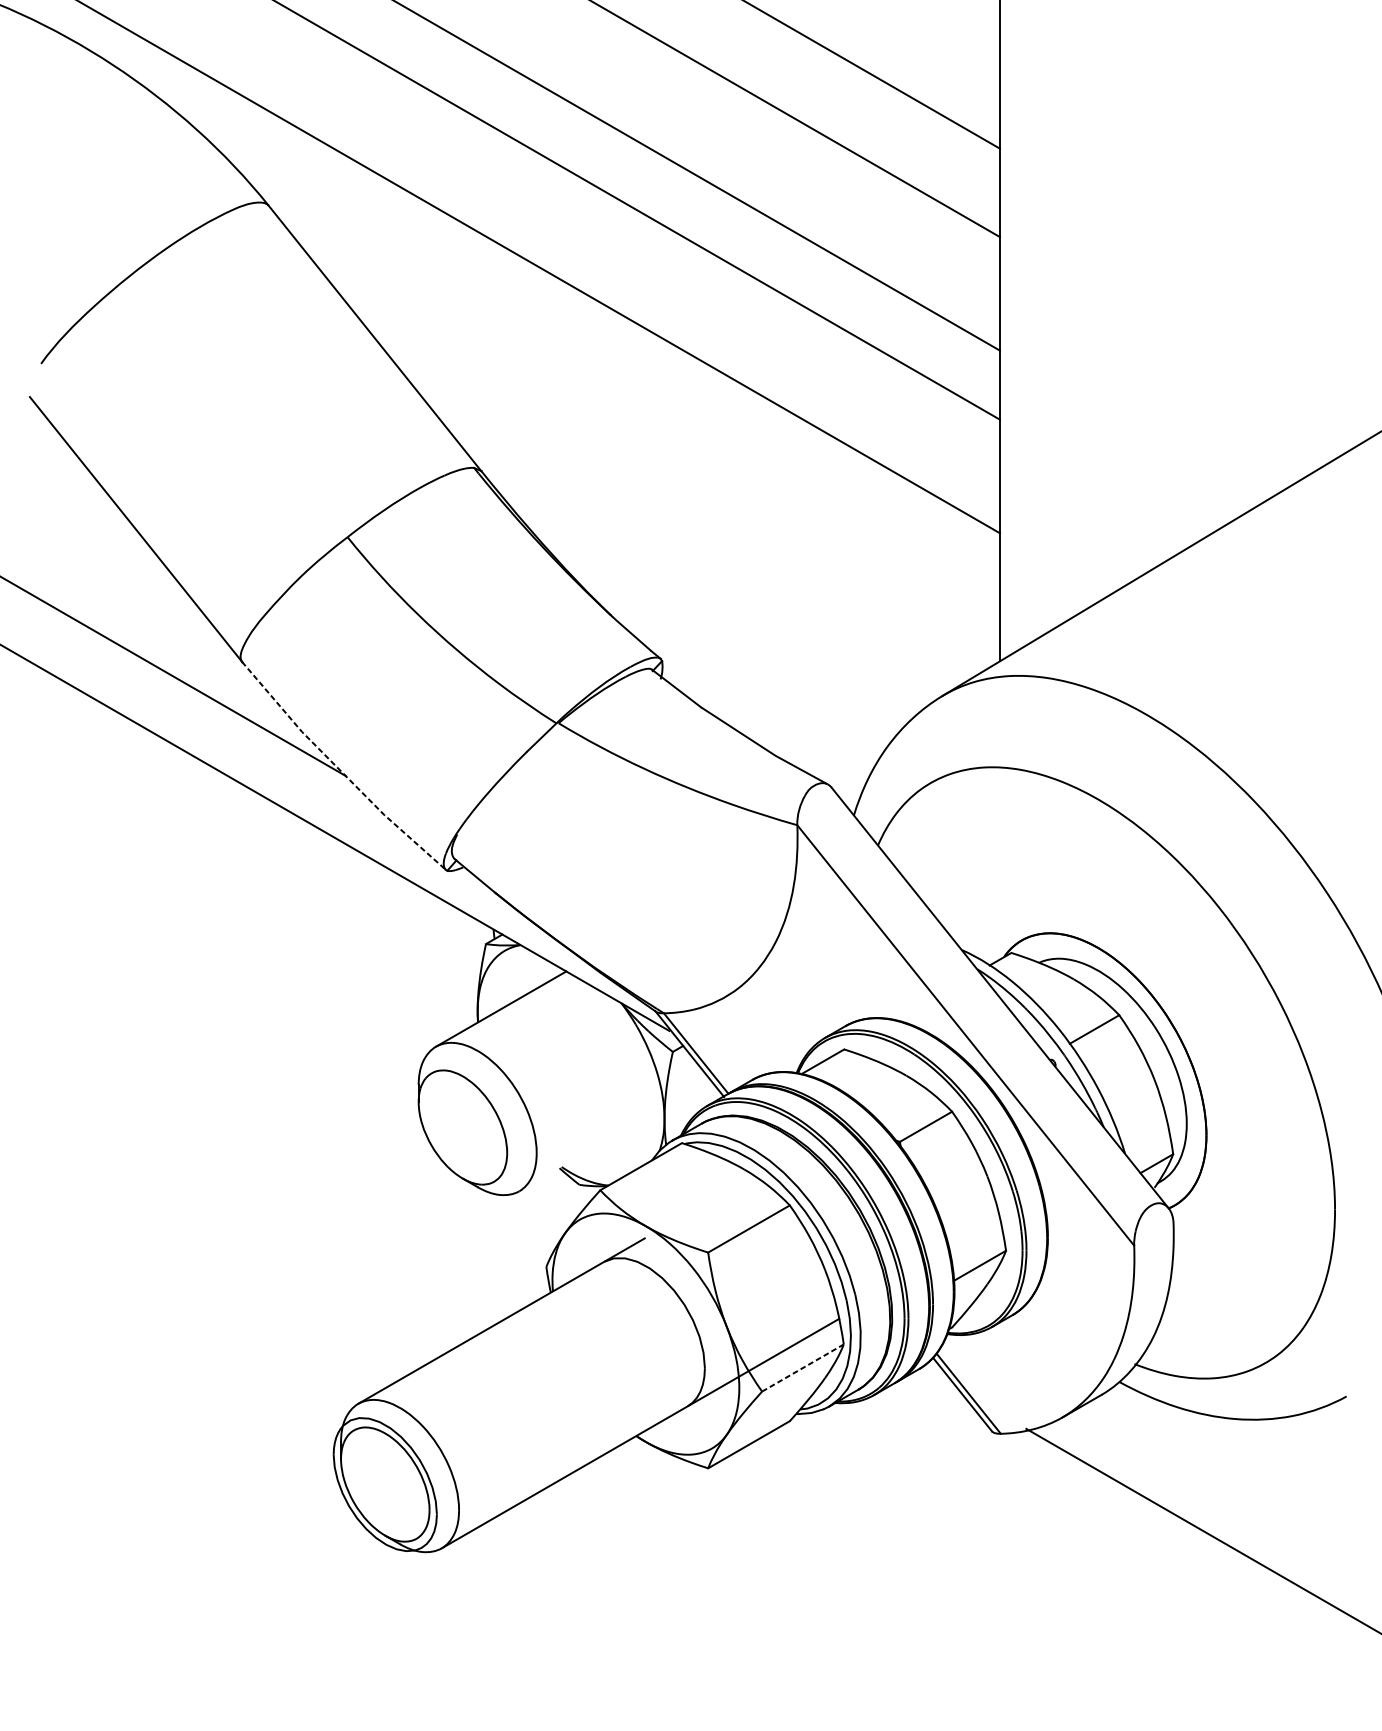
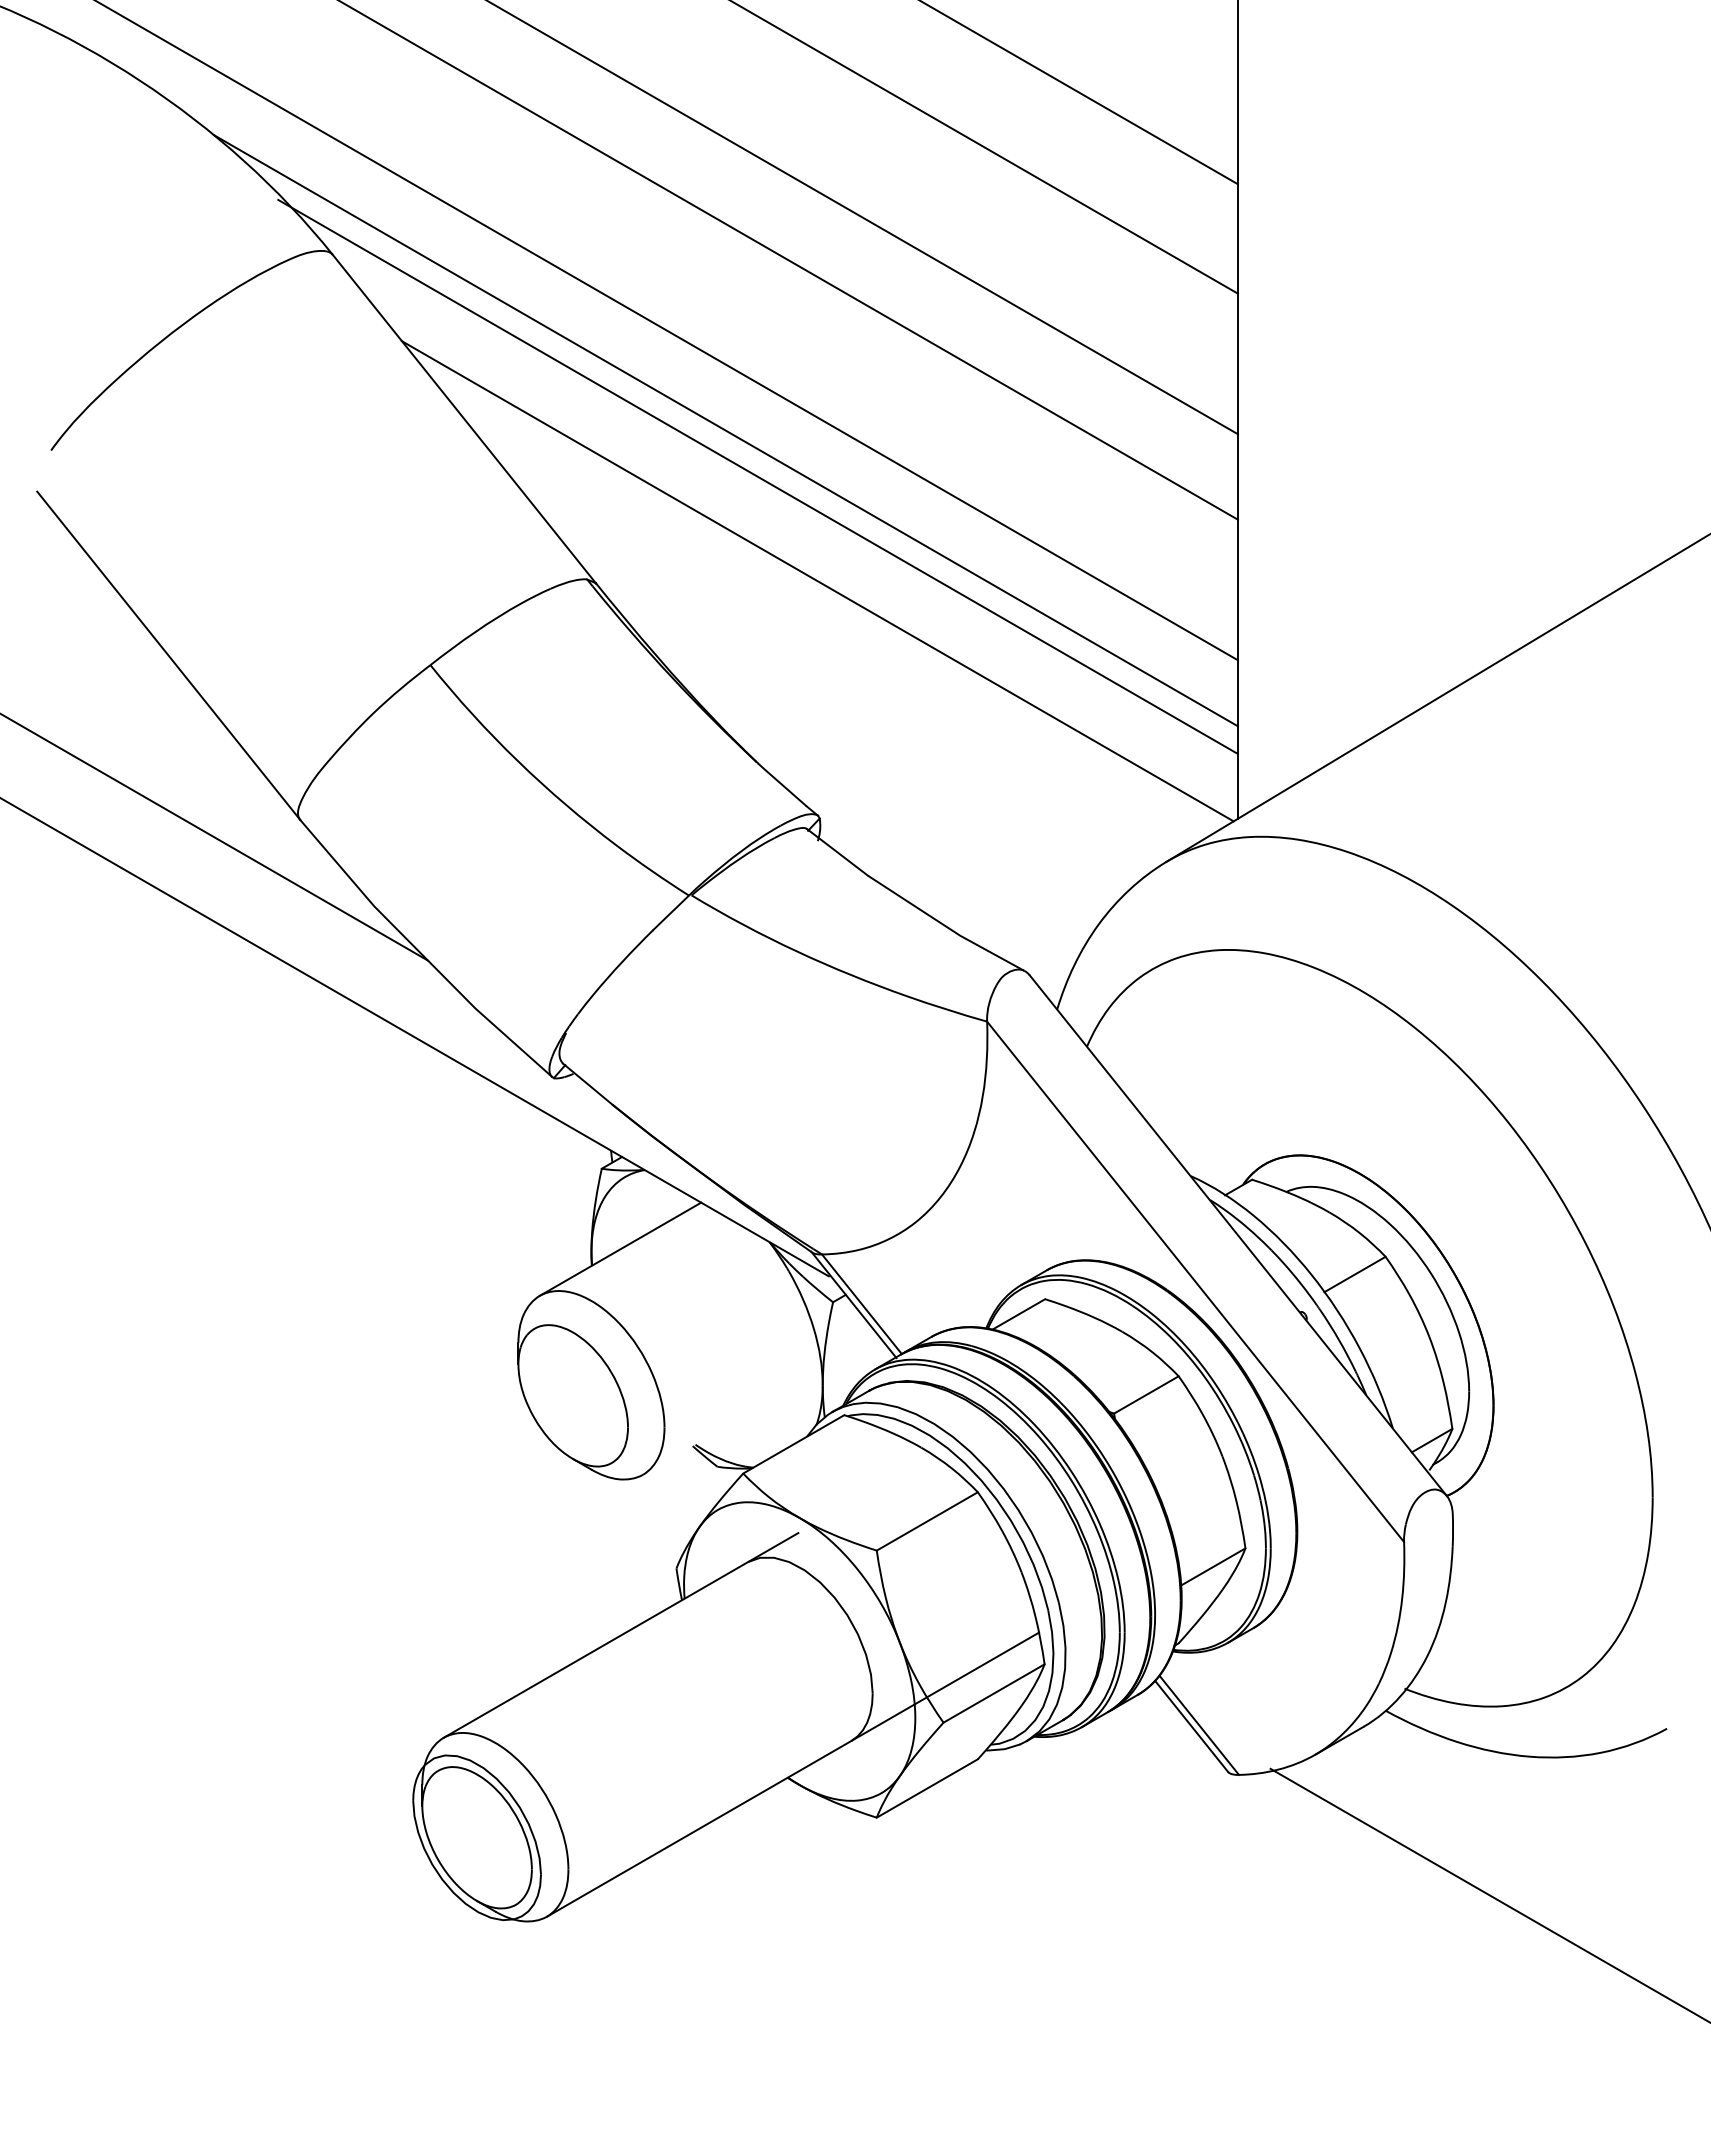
line: (585, 347) -> (725, 430), added
line: (611, 384) -> (757, 476), added
line: (660, 469) -> (817, 581), added
line: (339, 770) -> (420, 953), dashed -> solid
line: (803, 1368) -> (994, 1693), dashed -> solid

